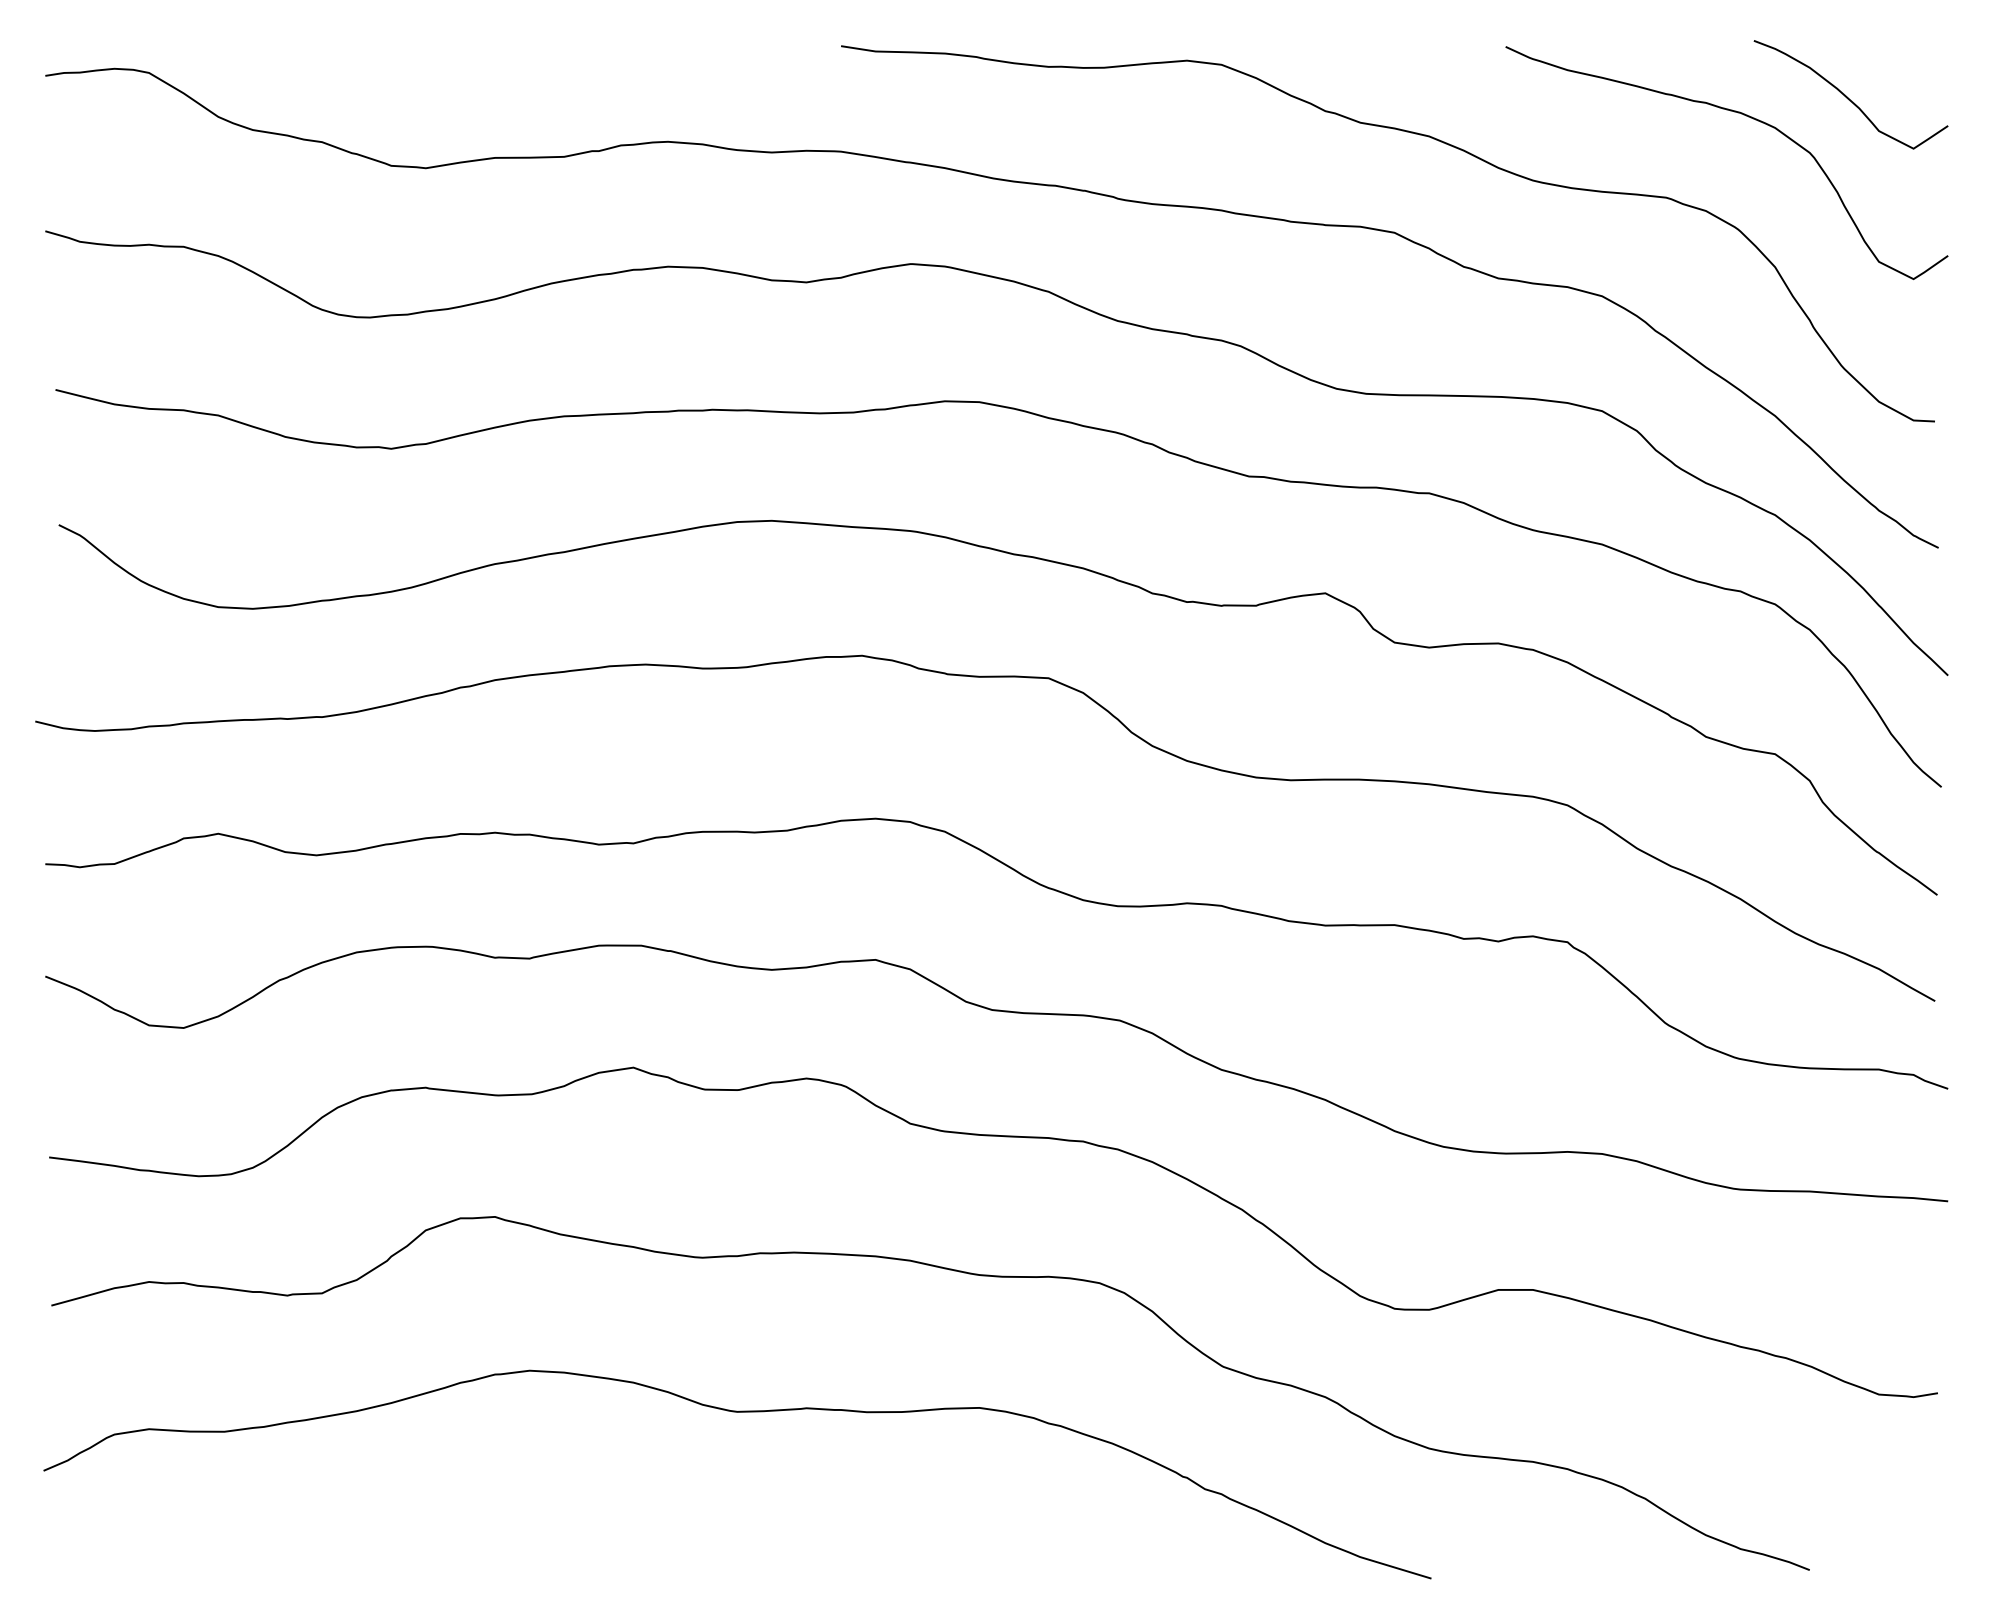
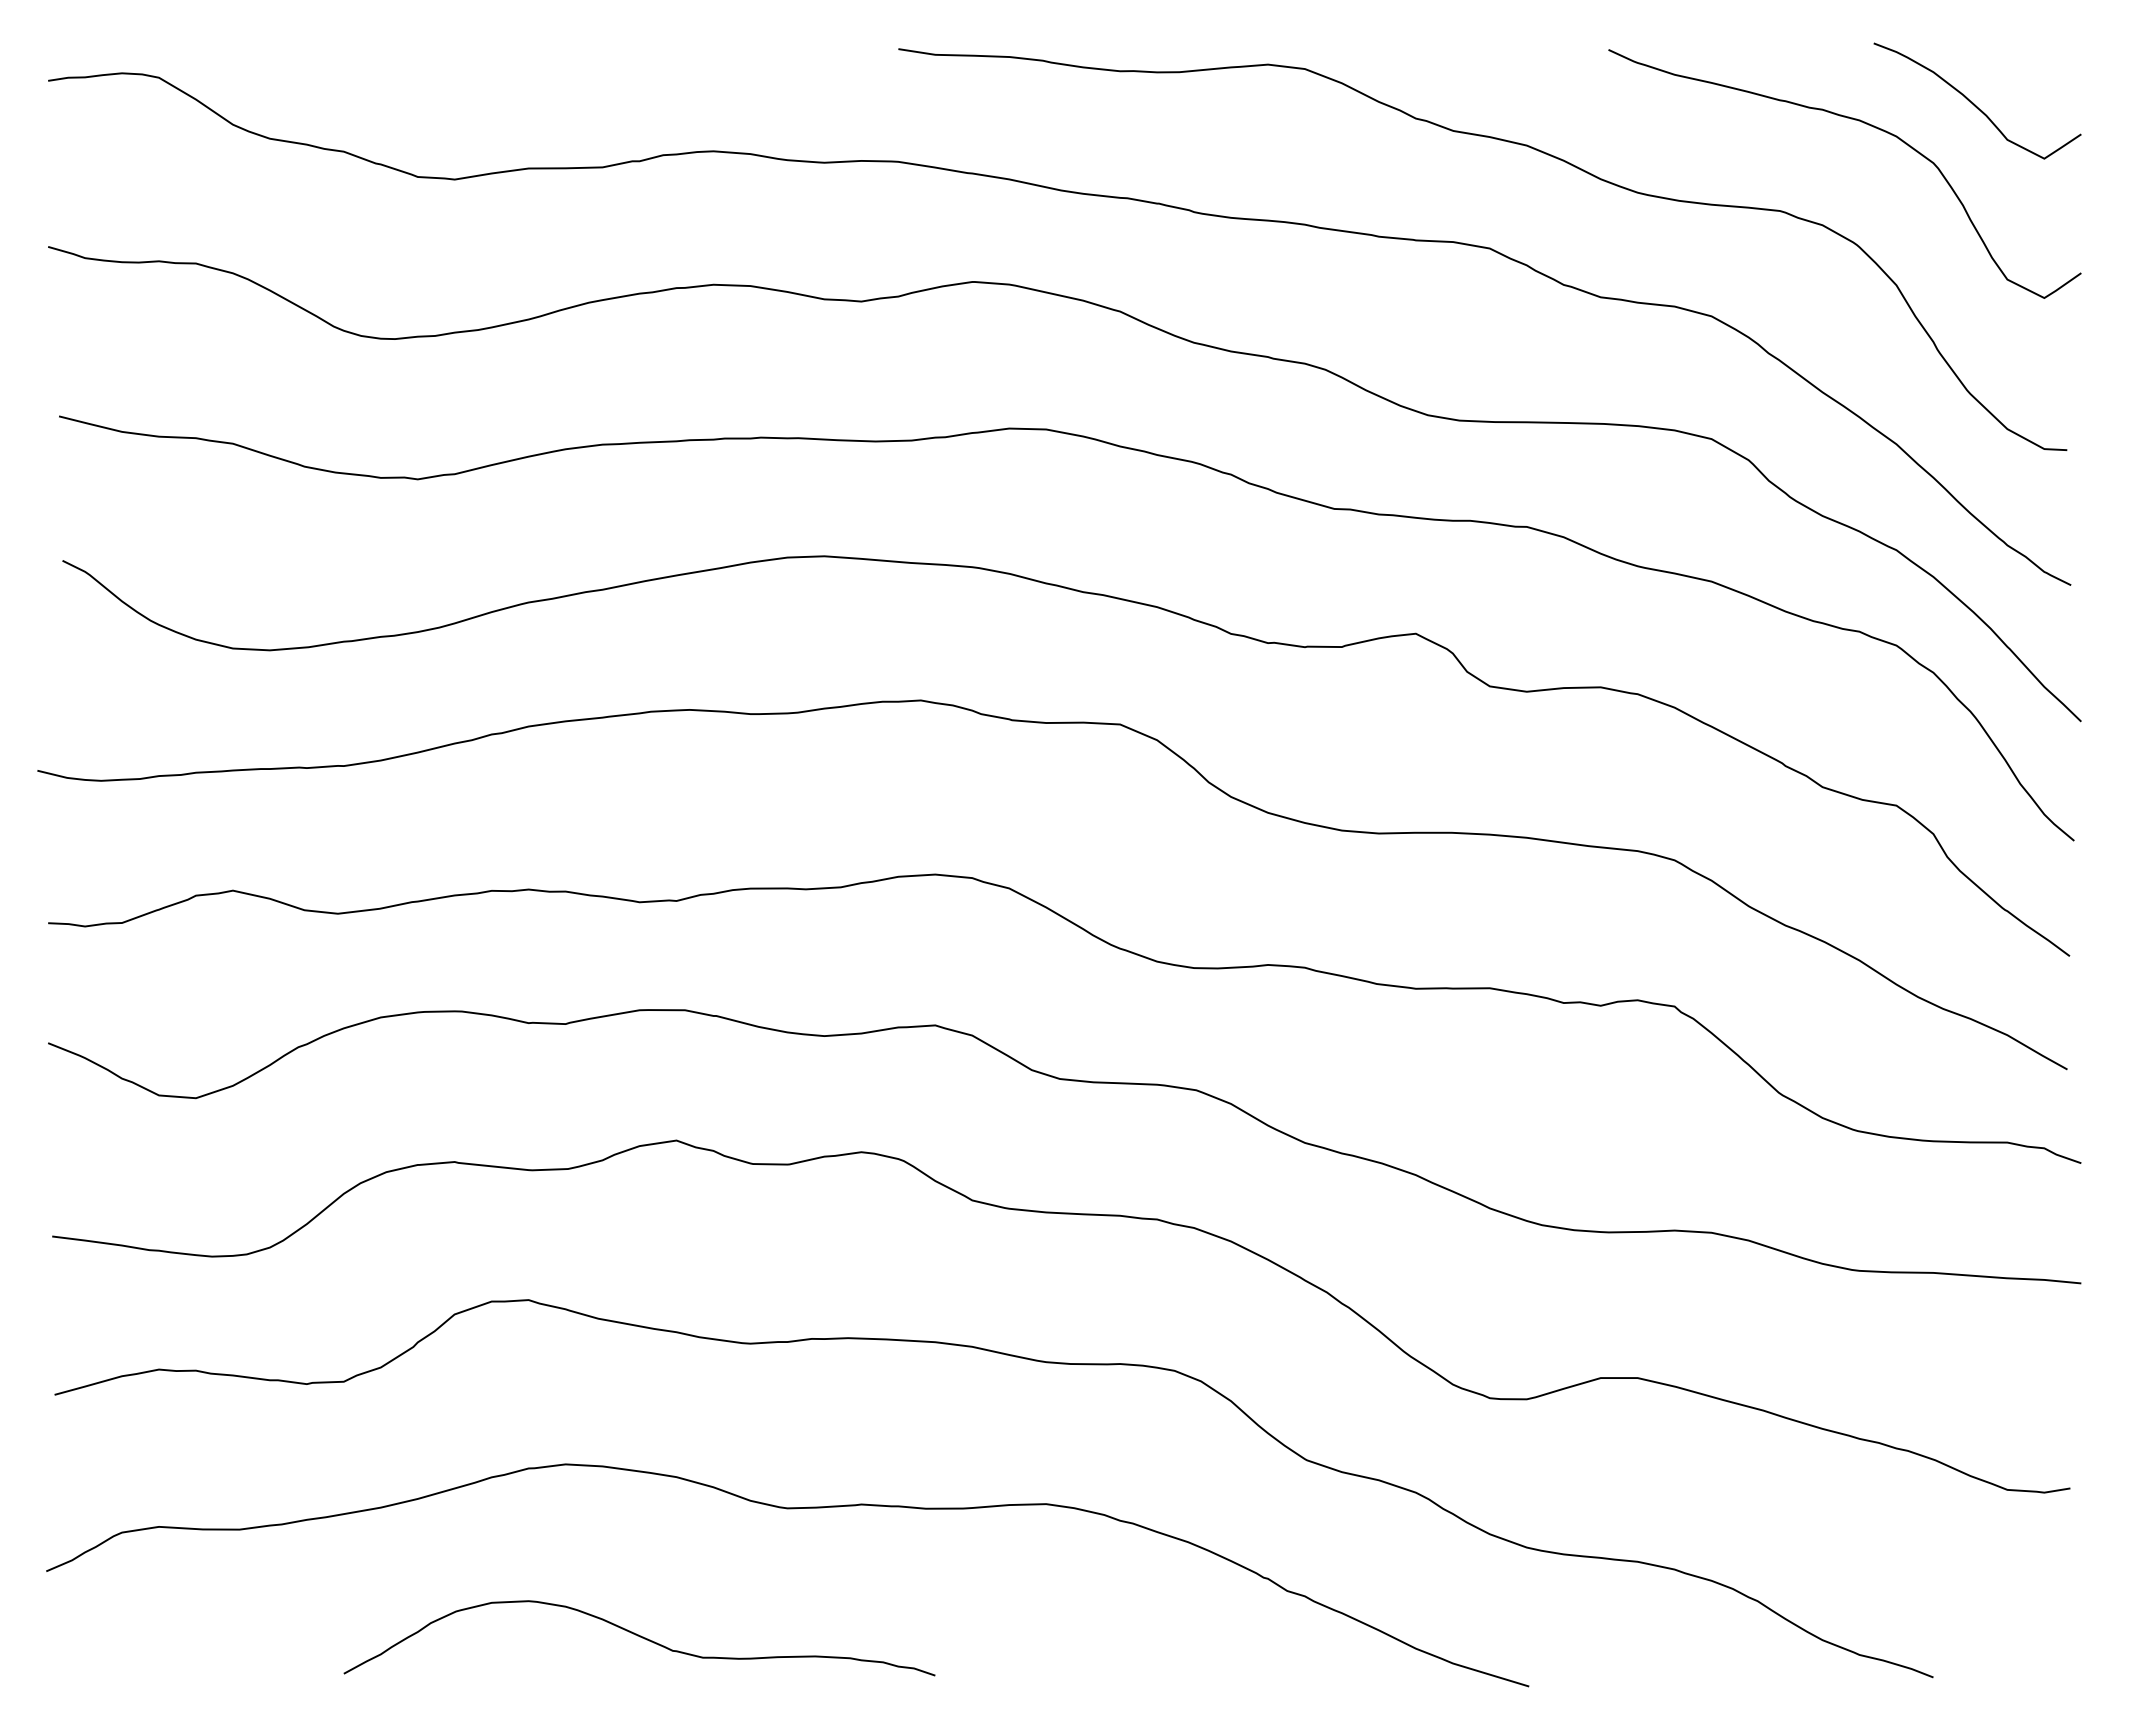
curve: (599, 1532) -> (640, 1637), added

